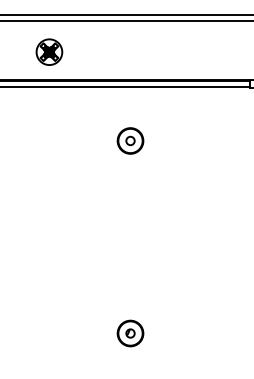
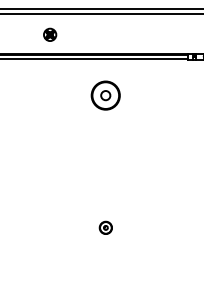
part: (48, 51) -> (49, 34), size x0.7
part: (130, 140) -> (105, 95), size x1.6
part: (130, 332) -> (105, 227), size x0.7

